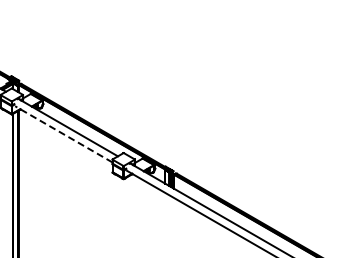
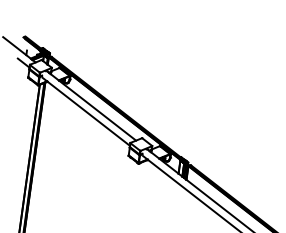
line: (63, 134) -> (85, 111), dashed -> solid

